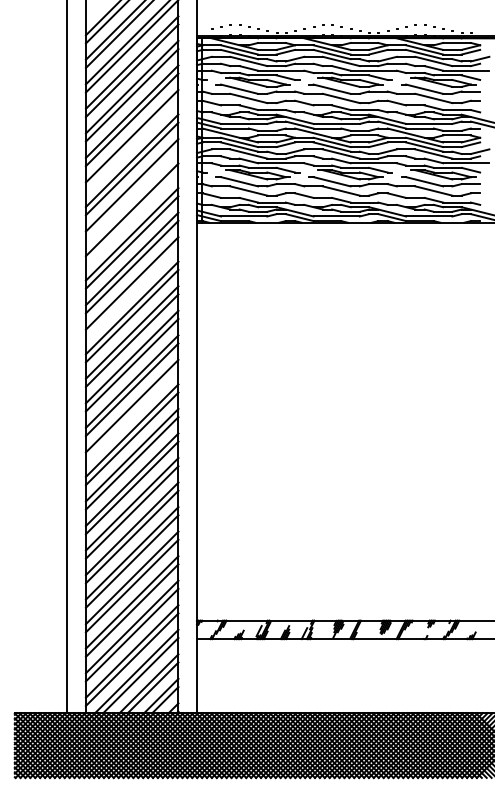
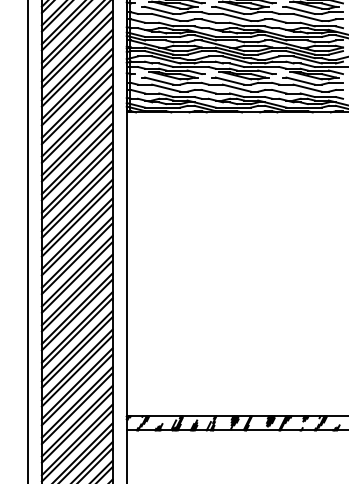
line: (131, 144) -> (76, 52), added
line: (131, 193) -> (76, 90), added
line: (131, 217) -> (76, 108), added
line: (131, 291) -> (76, 164), added
line: (131, 414) -> (76, 258), added

